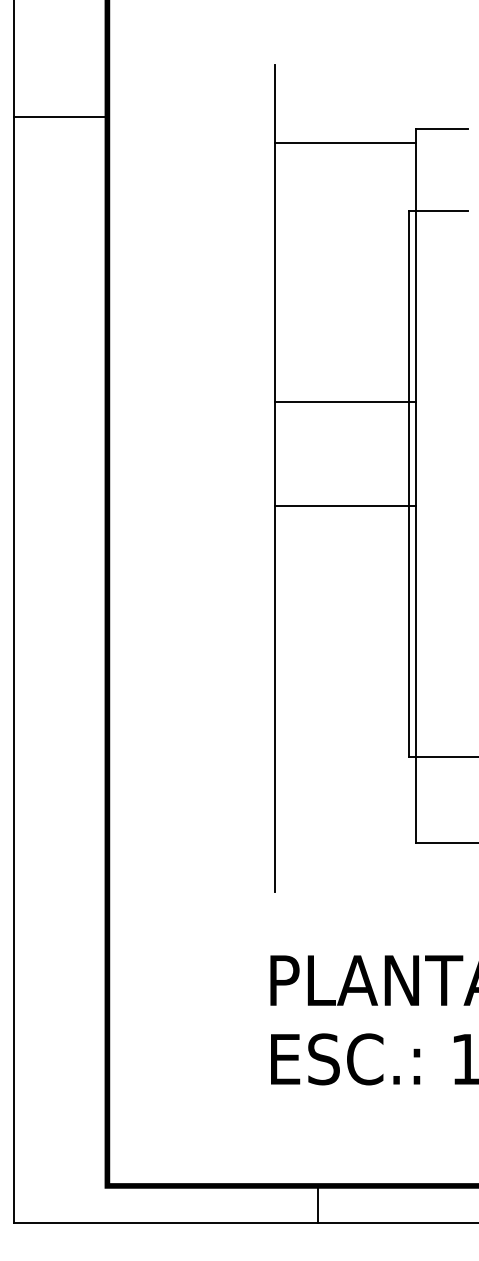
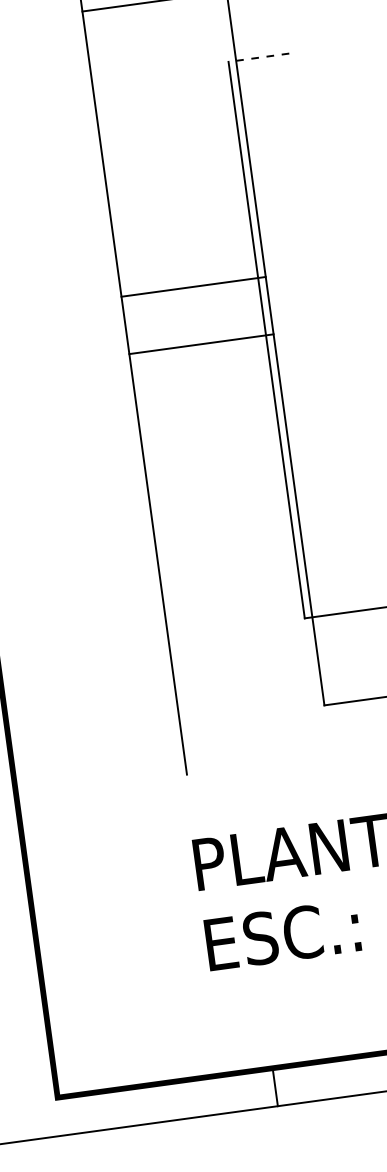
line: (438, 211) -> (259, 58), solid -> dashed
line: (344, 402) -> (192, 287), moved
line: (344, 506) -> (200, 344), moved

